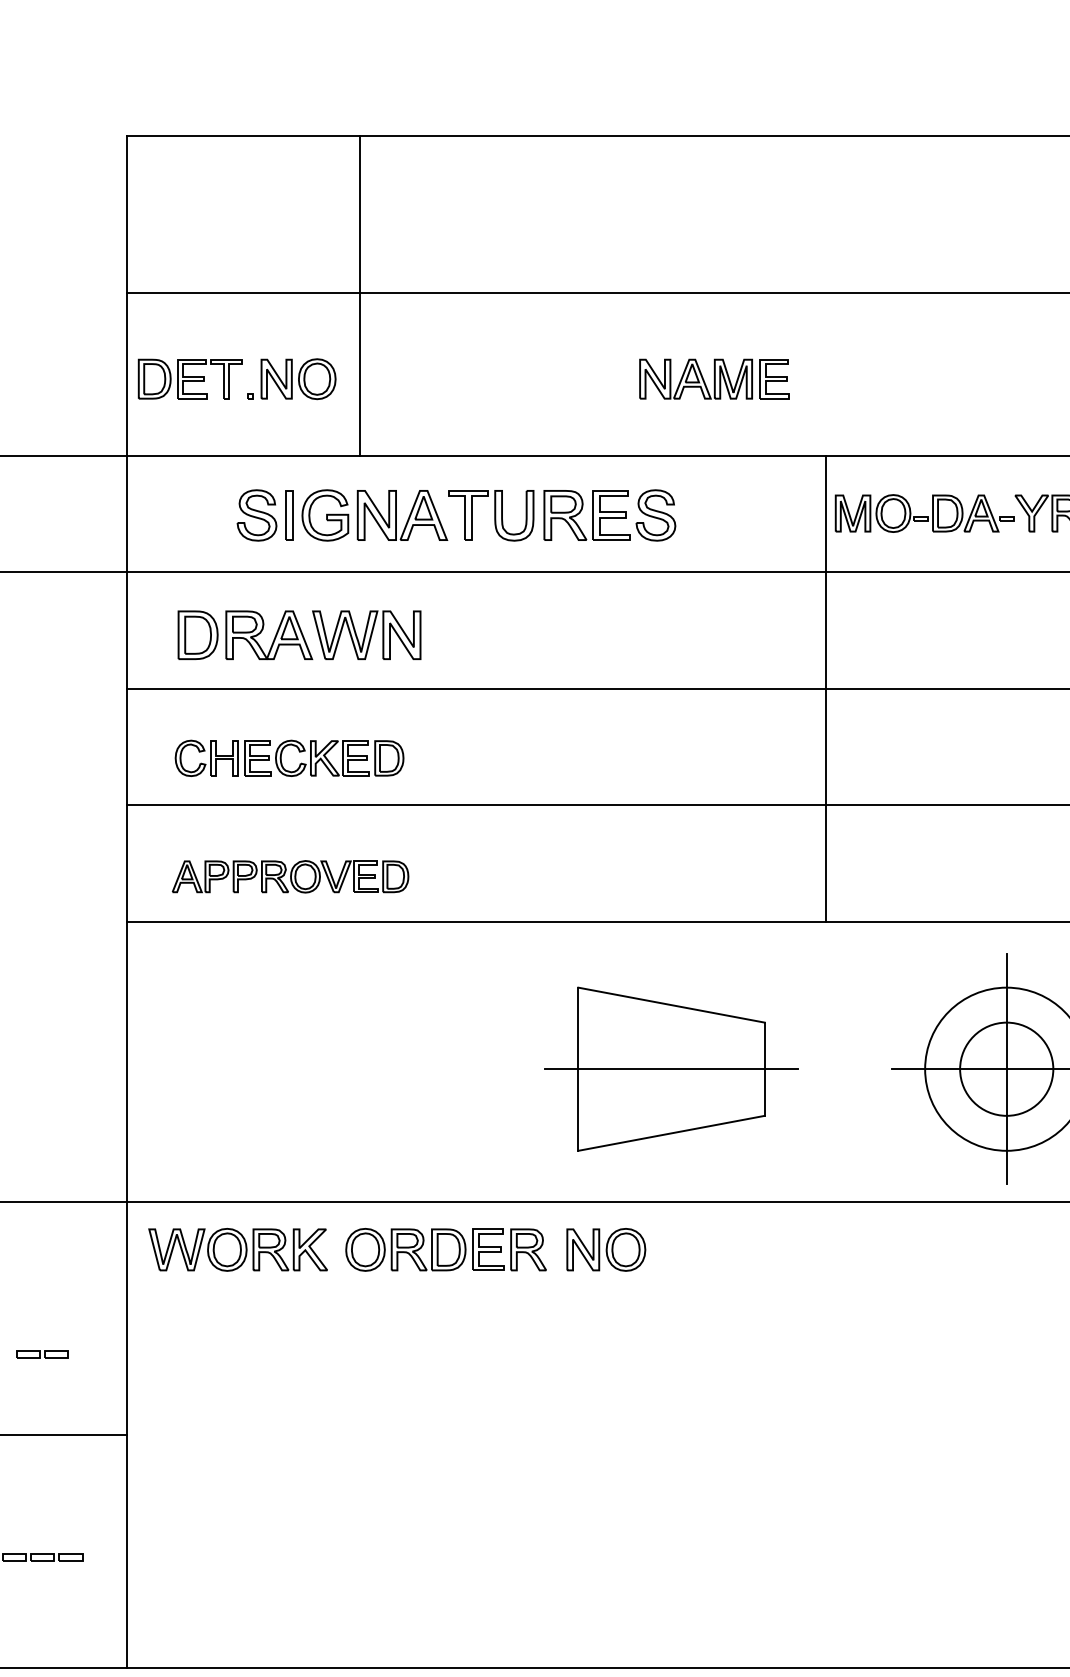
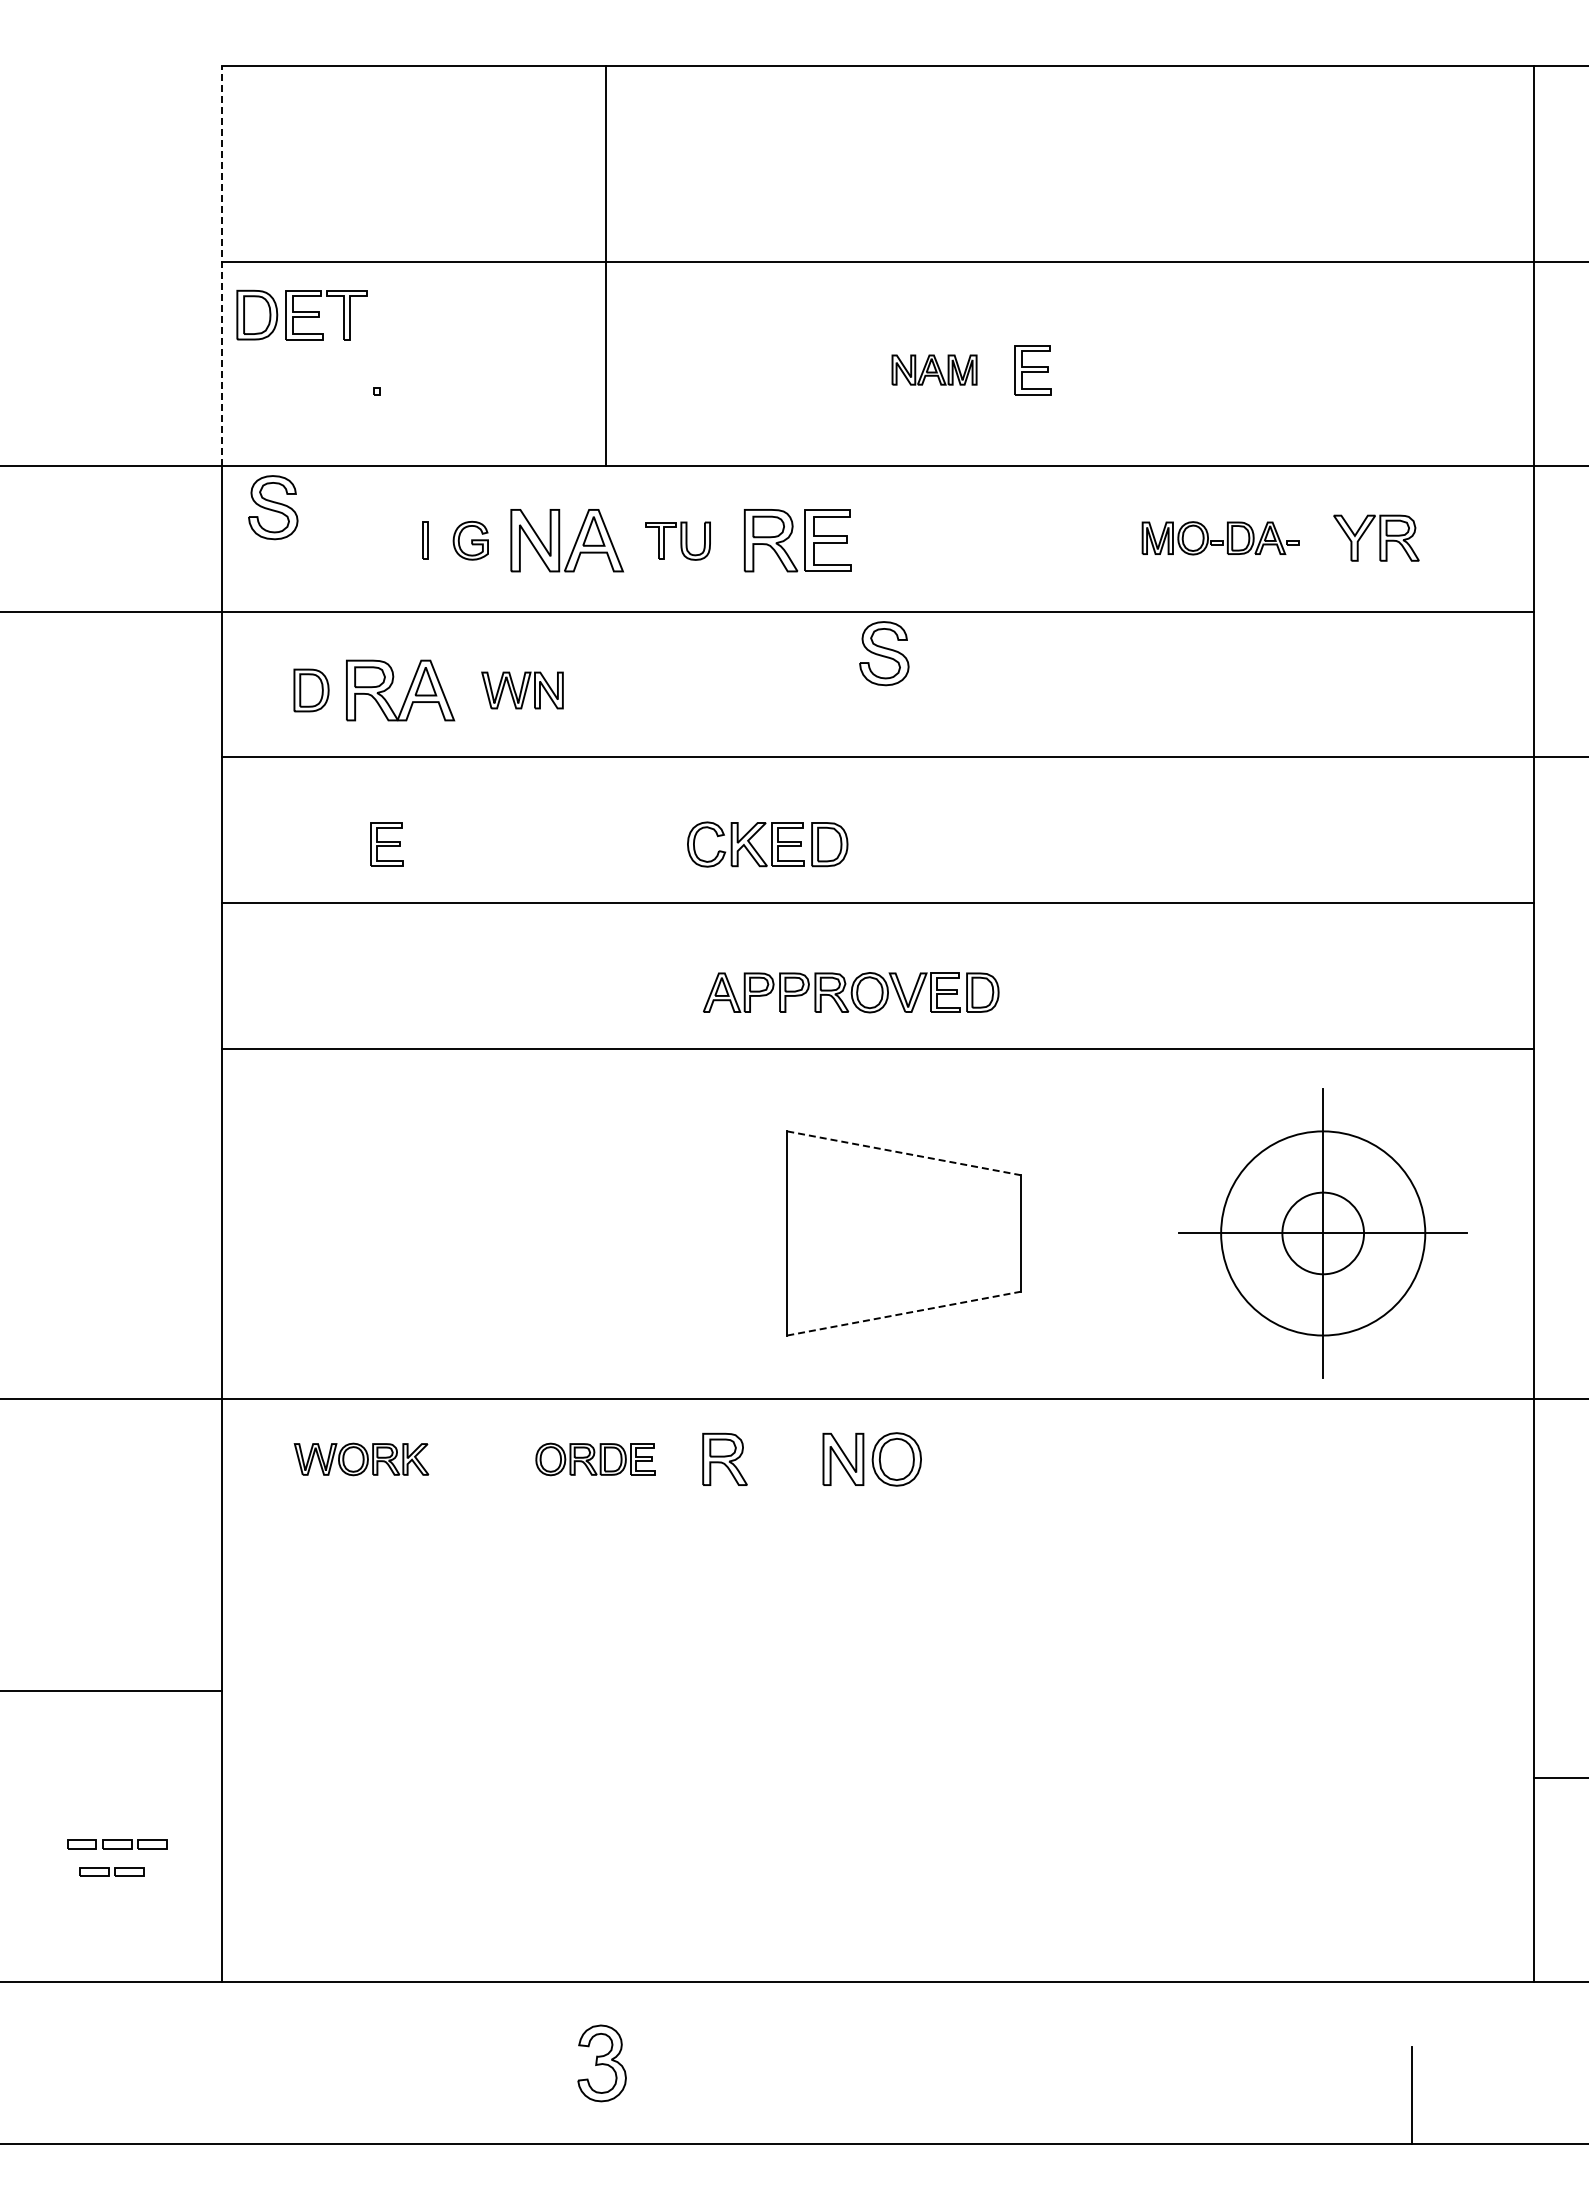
line: (359, 295) -> (605, 265), moved
line: (126, 296) -> (222, 266), solid -> dashed
part: (190, 378) -> (301, 314), moved
part: (696, 378) -> (934, 369), size x0.6
part: (298, 379) -> (437, 370), removed
part: (924, 513) -> (1220, 538), size x0.7
part: (257, 515) -> (273, 507), moved
part: (289, 515) -> (425, 540), size x0.6
part: (325, 515) -> (470, 540), size x0.6
part: (656, 515) -> (884, 653), moved
part: (491, 516) -> (678, 541), size x0.6
part: (198, 635) -> (311, 690), size x0.7
part: (366, 635) -> (522, 690), size x0.6
line: (825, 688) -> (1096, 757), removed
part: (206, 758) -> (321, 844), removed
part: (339, 758) -> (767, 844), moved
part: (290, 876) -> (851, 992), moved
line: (671, 1005) -> (903, 1153), solid -> dashed
line: (671, 1069) -> (903, 1233), removed
circle: (1006, 1069) -> (1322, 1233), size x0.7
line: (671, 1133) -> (903, 1313), solid -> dashed
part: (238, 1249) -> (361, 1459), size x0.6
part: (425, 1249) -> (595, 1459), size x0.6
part: (605, 1249) -> (871, 1459), moved
part: (42, 1353) -> (111, 1871), moved

